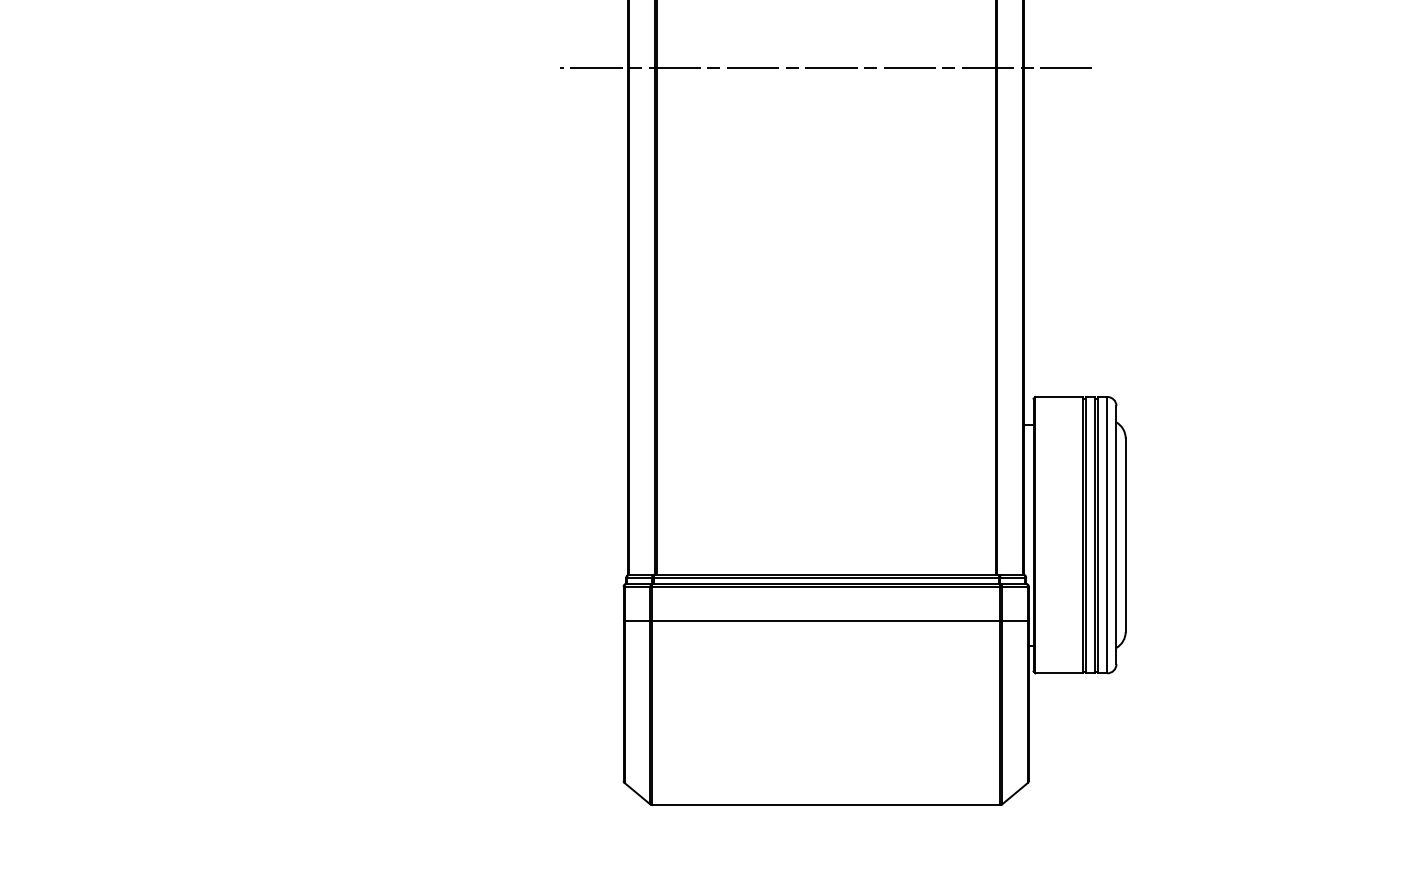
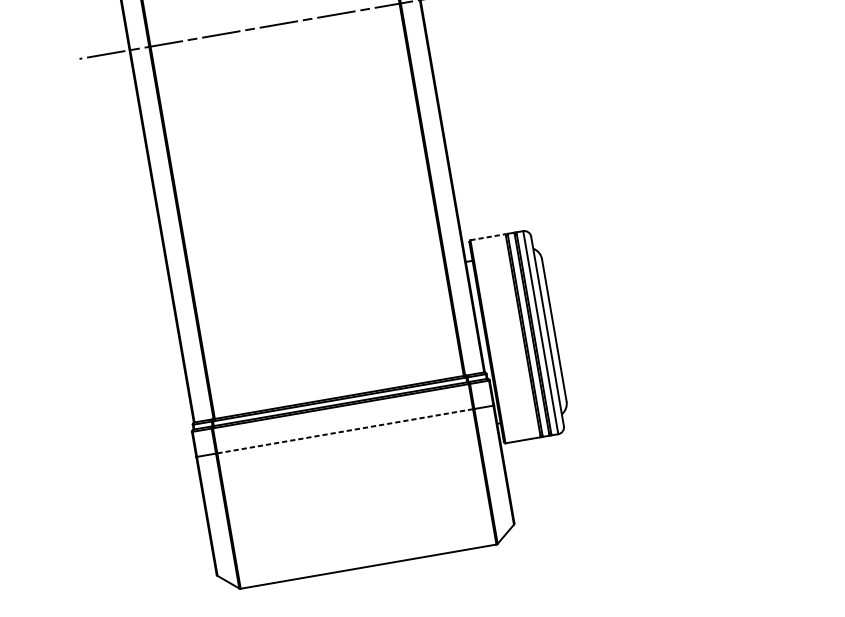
line: (1059, 396) -> (488, 236), solid -> dashed
line: (825, 620) -> (344, 431), solid -> dashed

